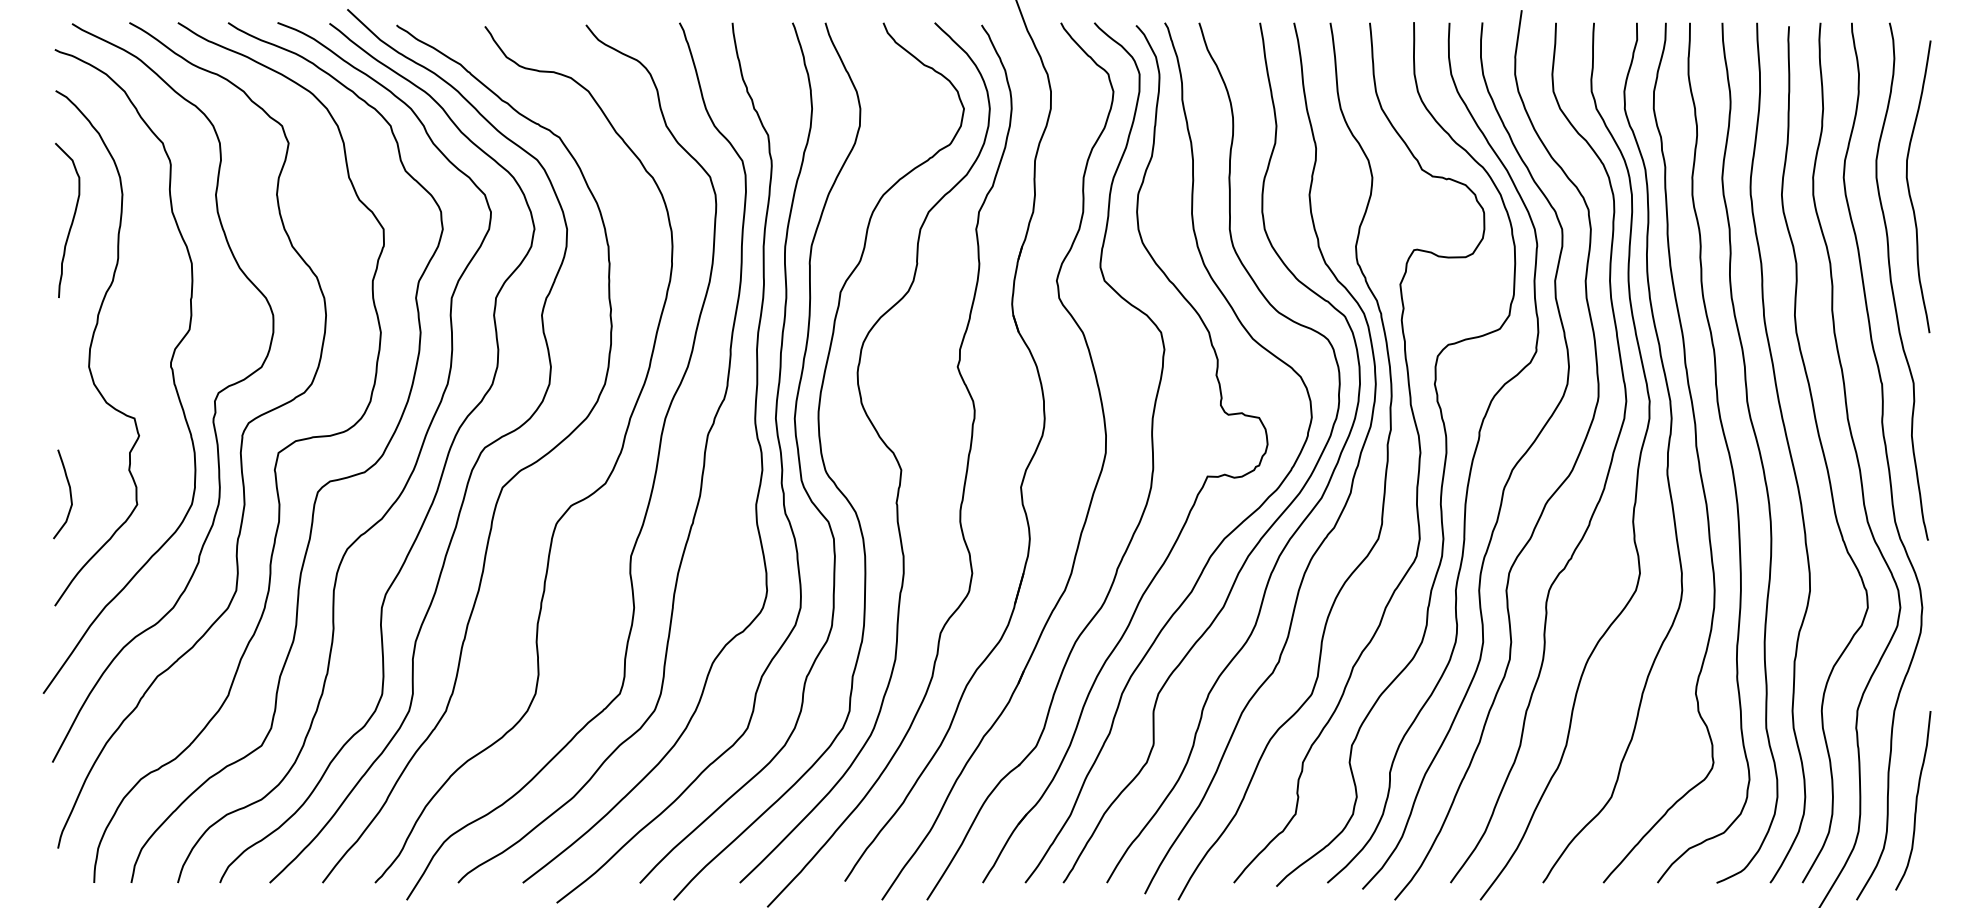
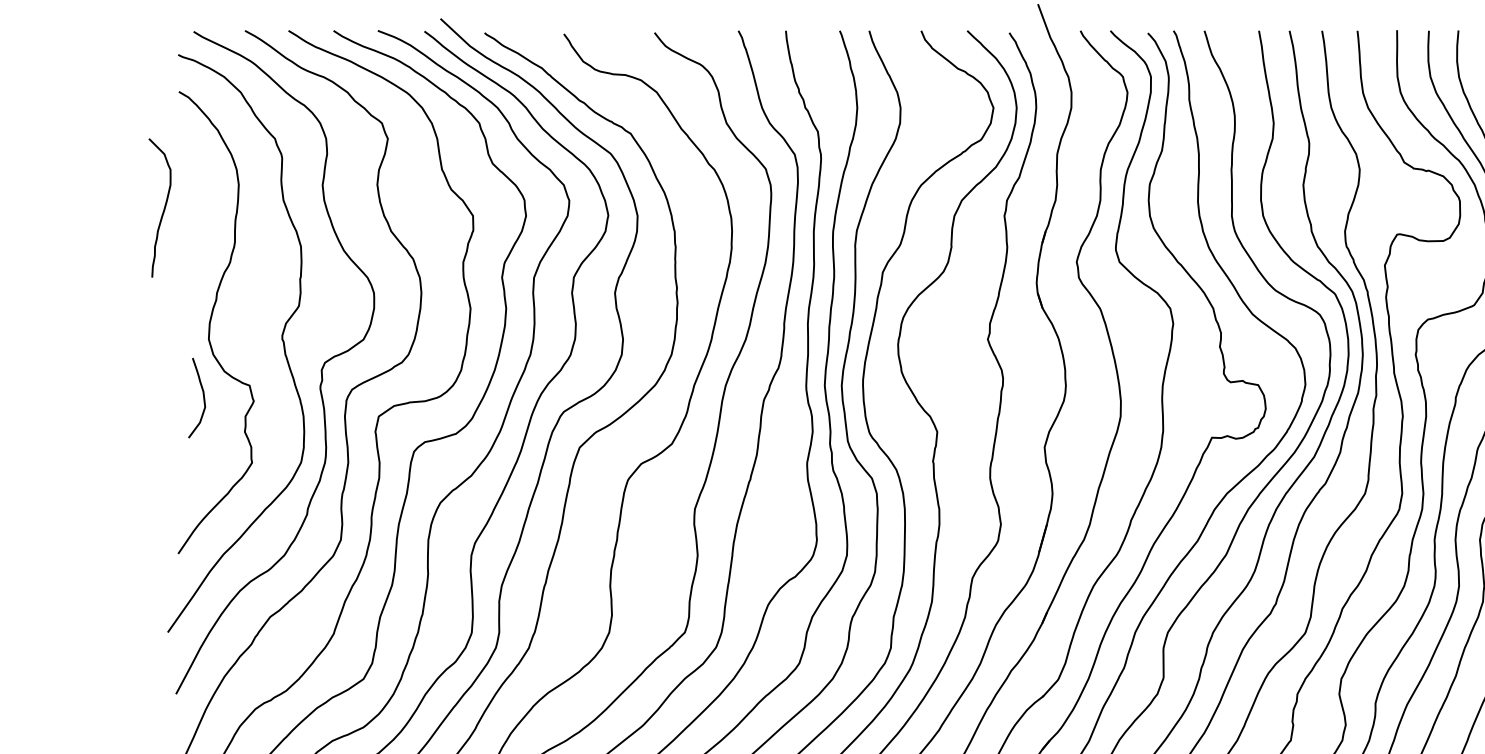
curve: (71, 221) -> (163, 208), moved
curve: (69, 493) -> (202, 397), moved

